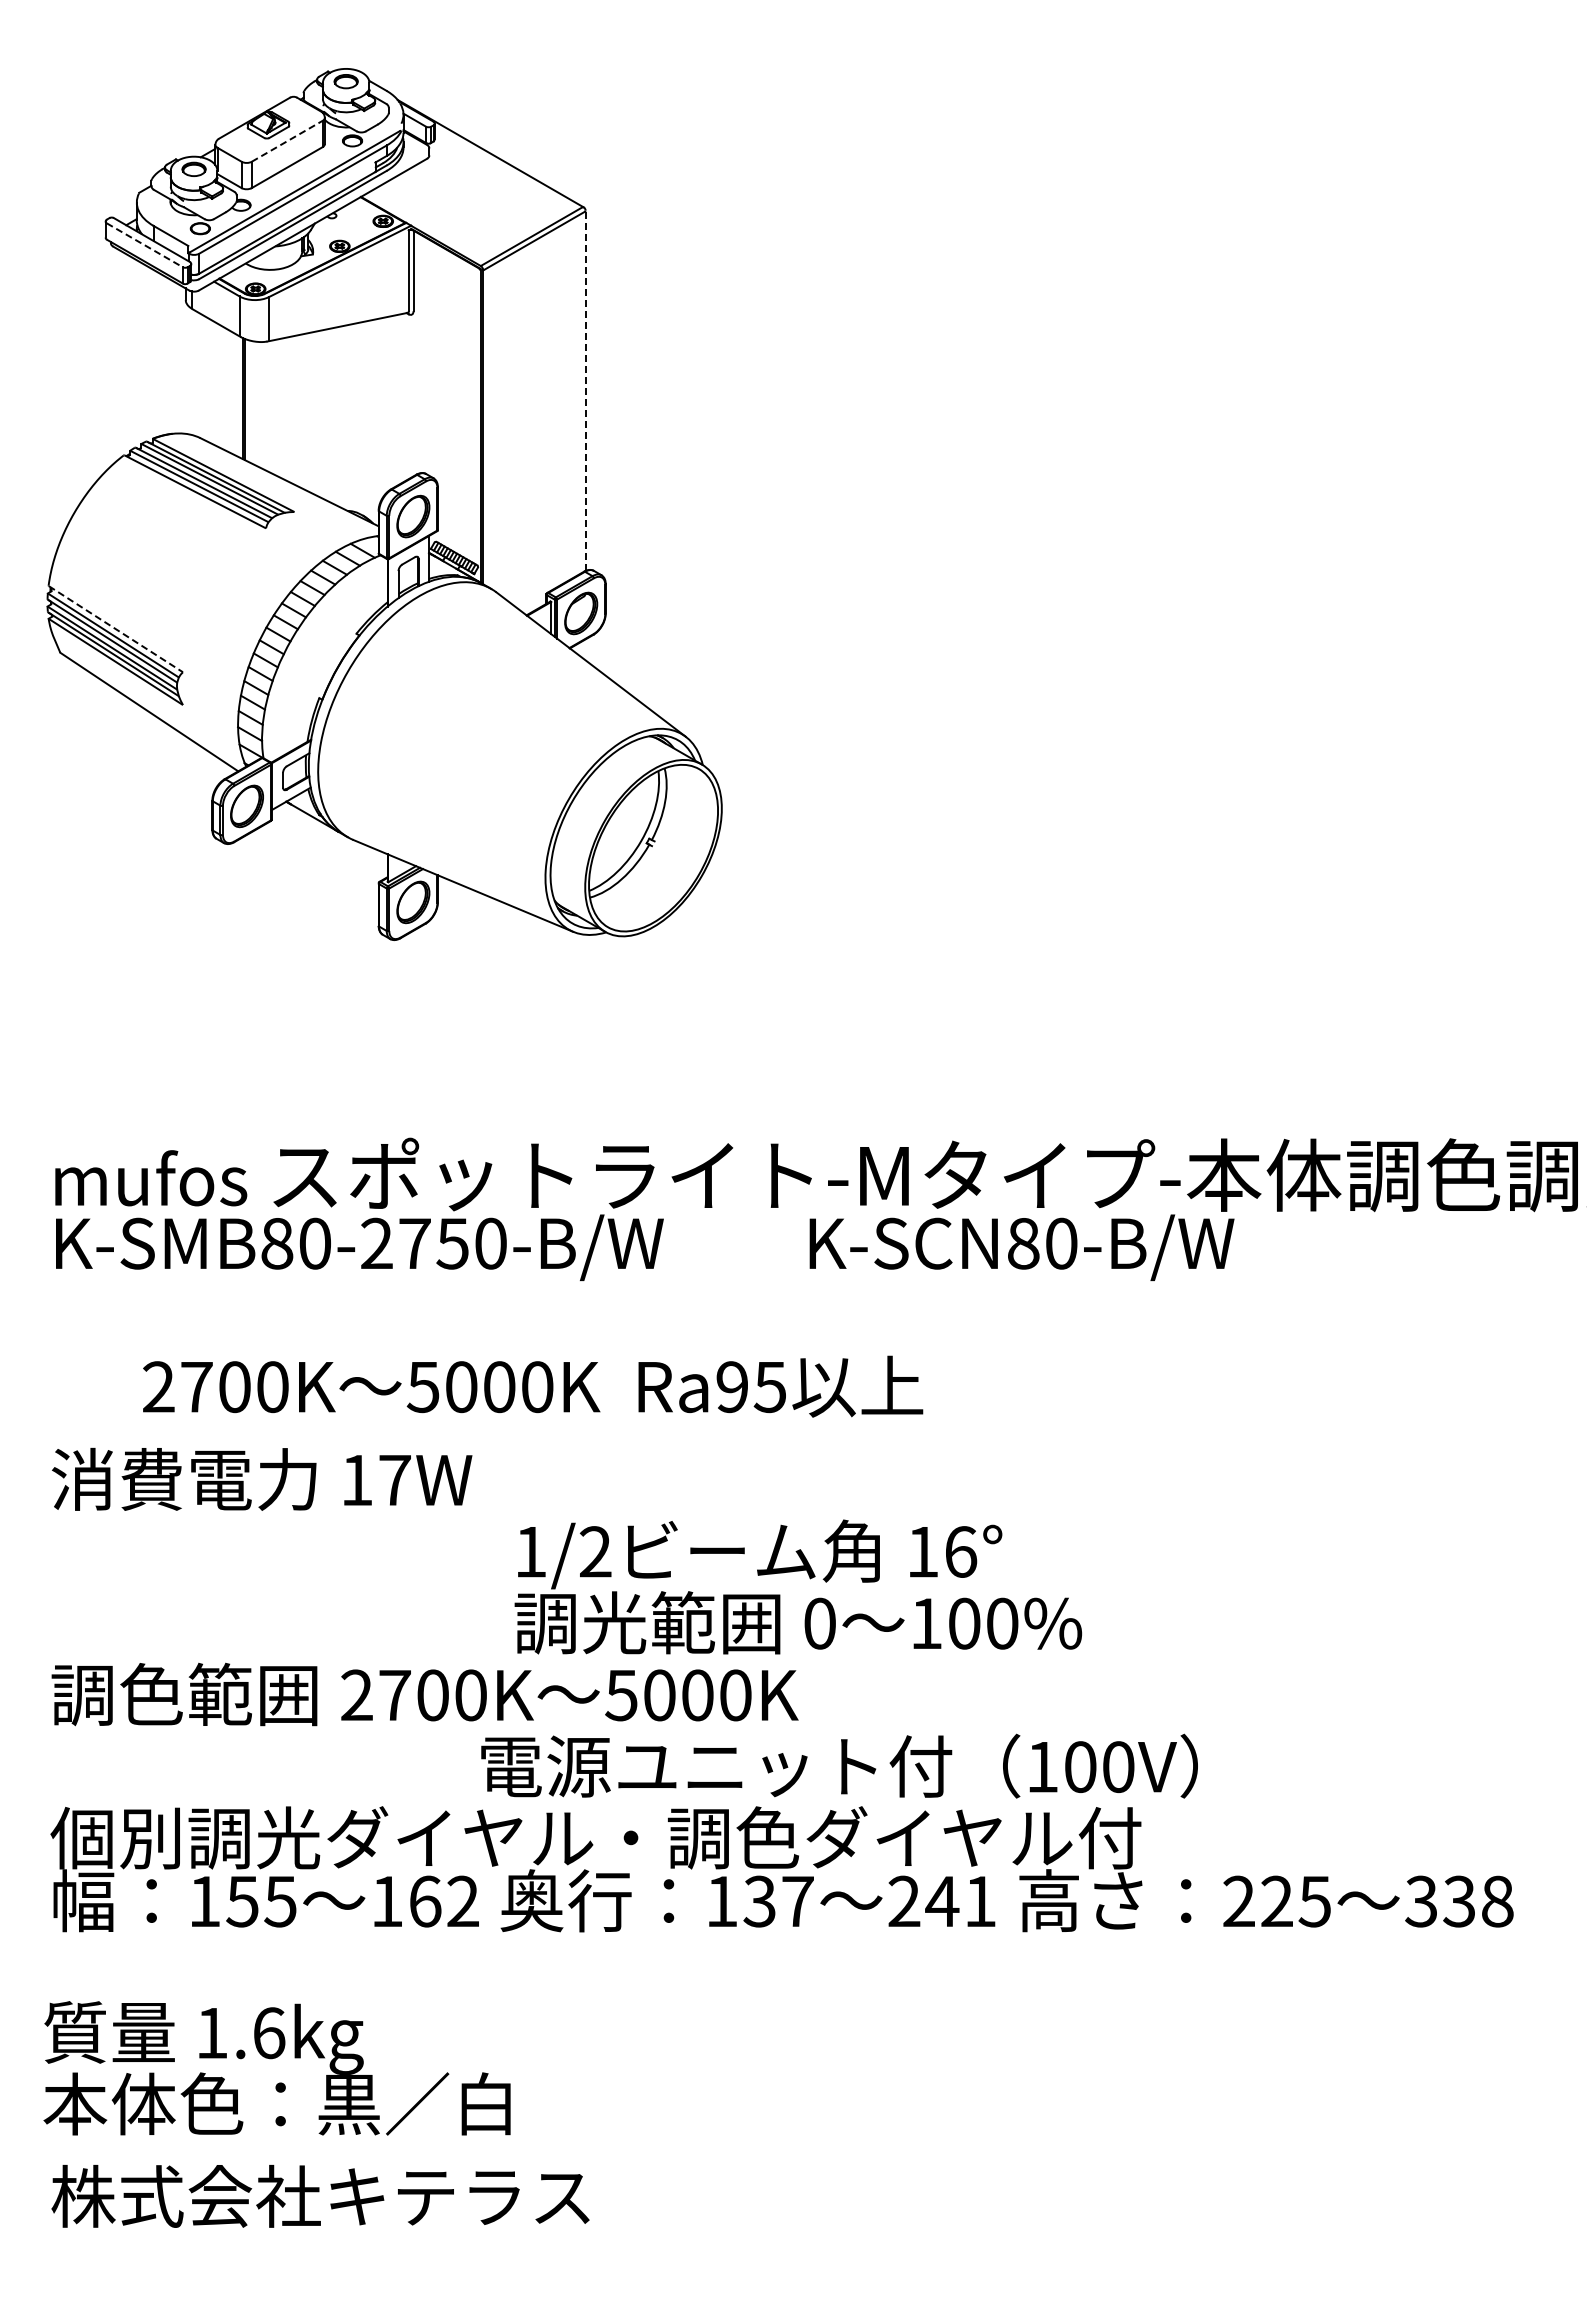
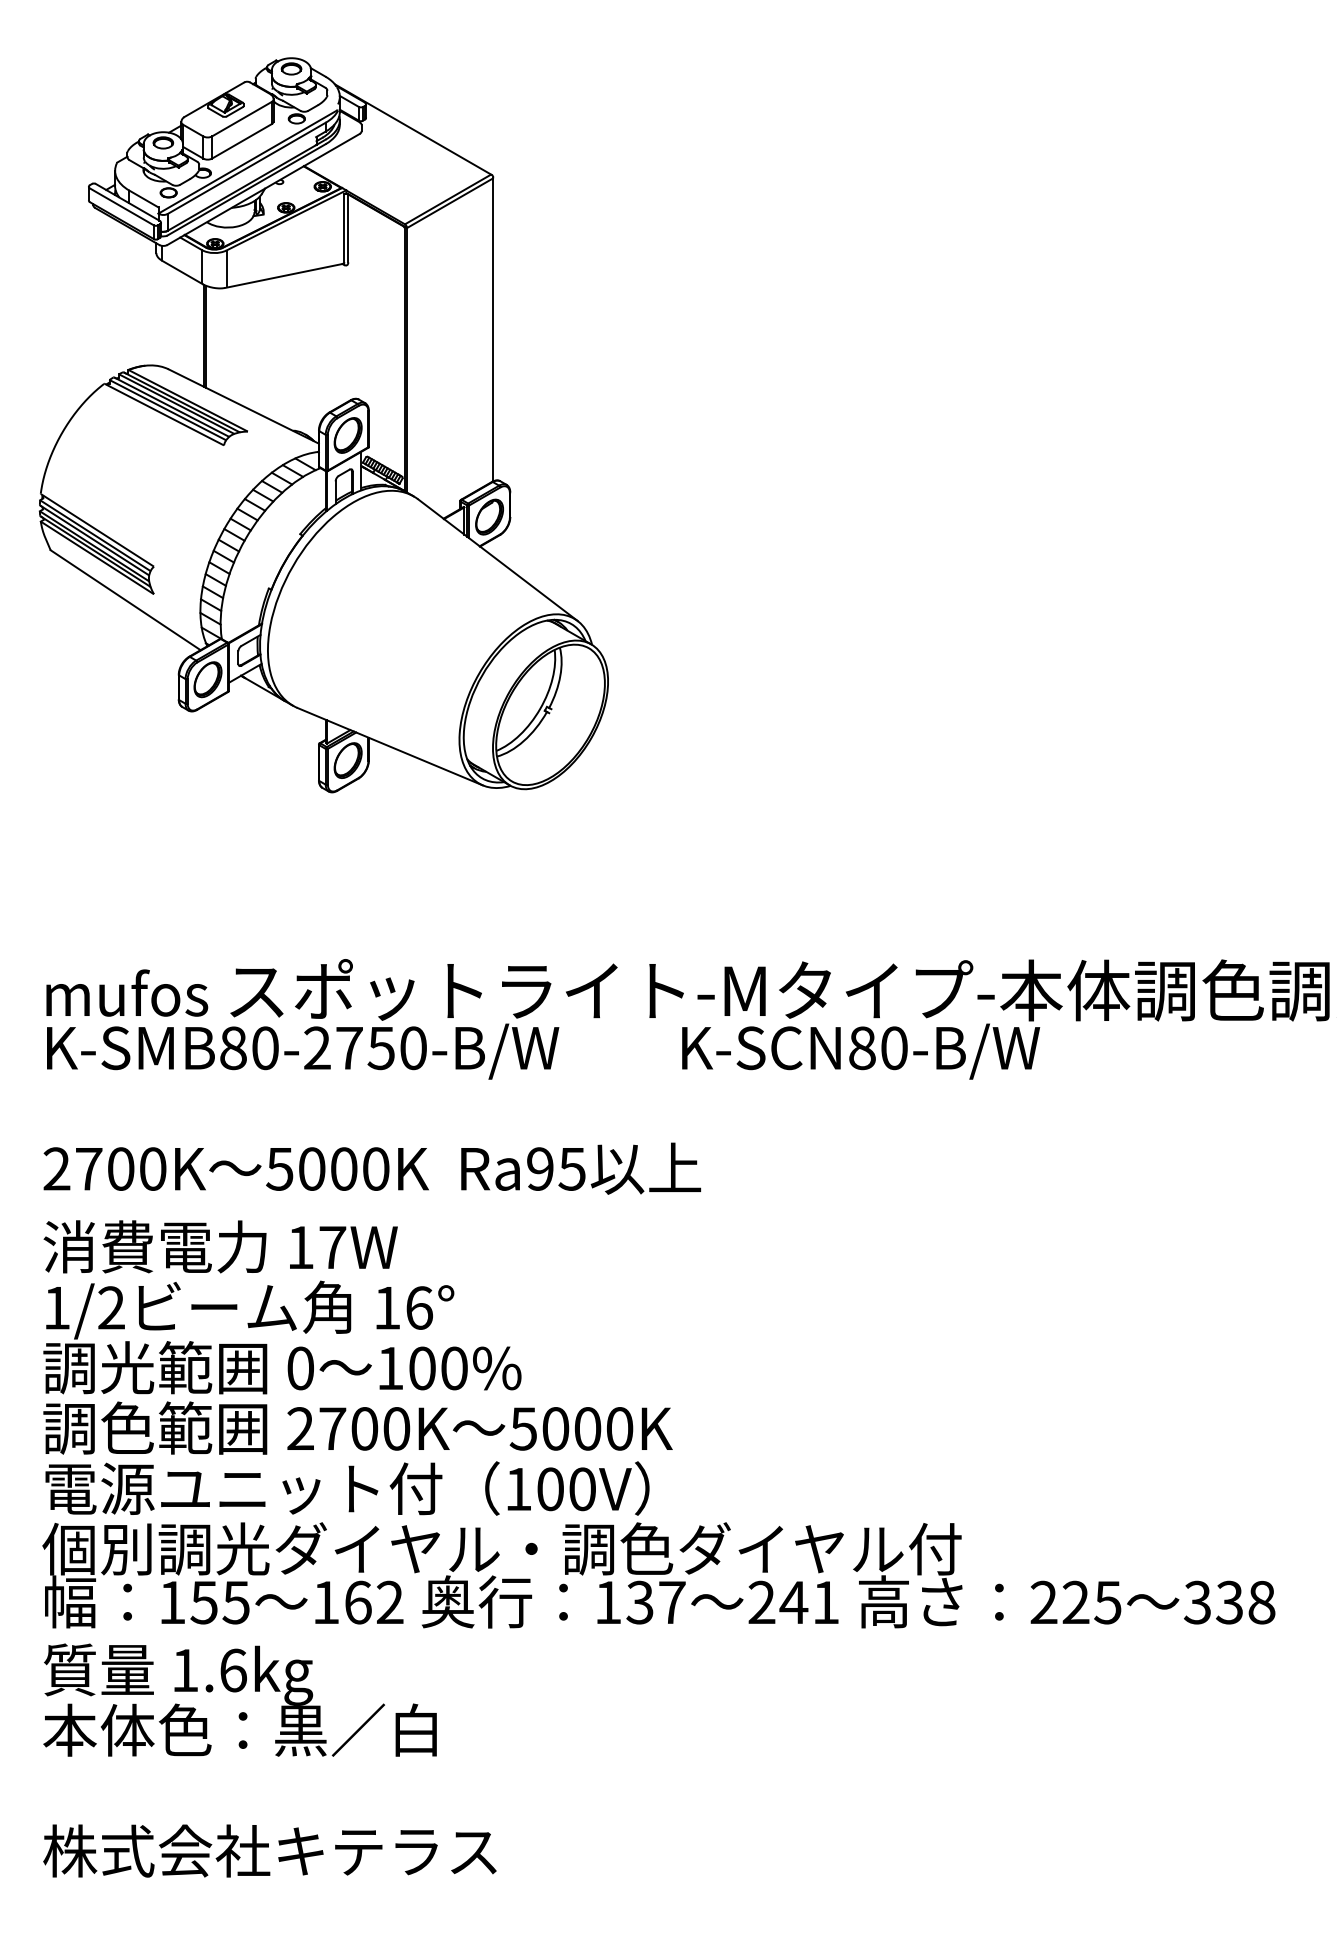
line: (287, 141) -> (242, 119), dashed -> solid
line: (144, 245) -> (121, 207), dashed -> solid
line: (585, 390) -> (493, 329), dashed -> solid
line: (115, 629) -> (97, 530), dashed -> solid
text: (533, 1386) -> (372, 1168), moved
text: (798, 1586) -> (282, 1337), moved
text: (839, 1765) -> (347, 1487), moved
text: (276, 2068) -> (239, 1700), moved

